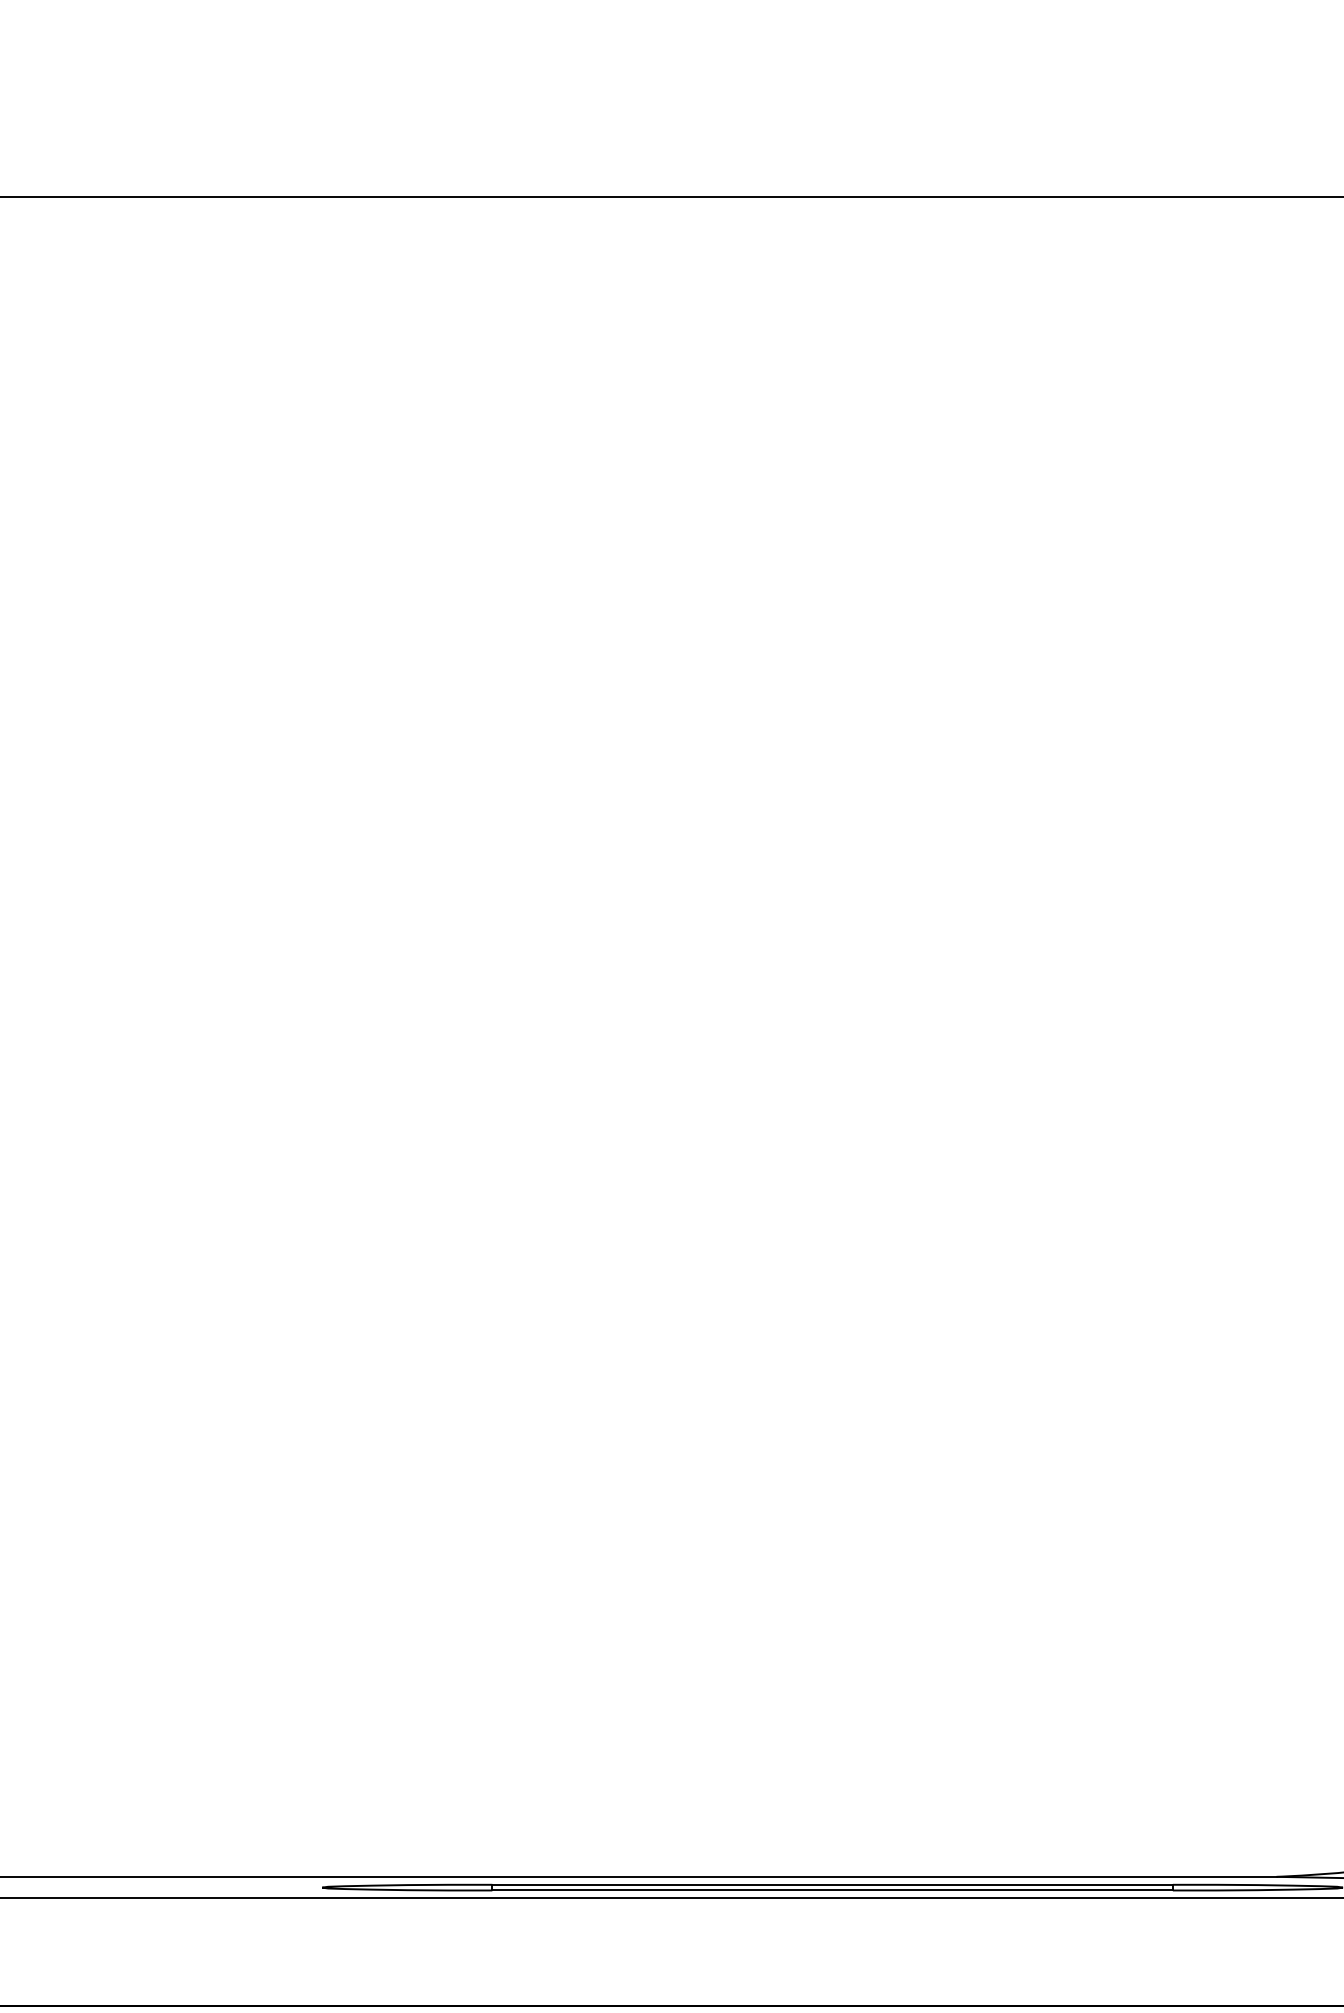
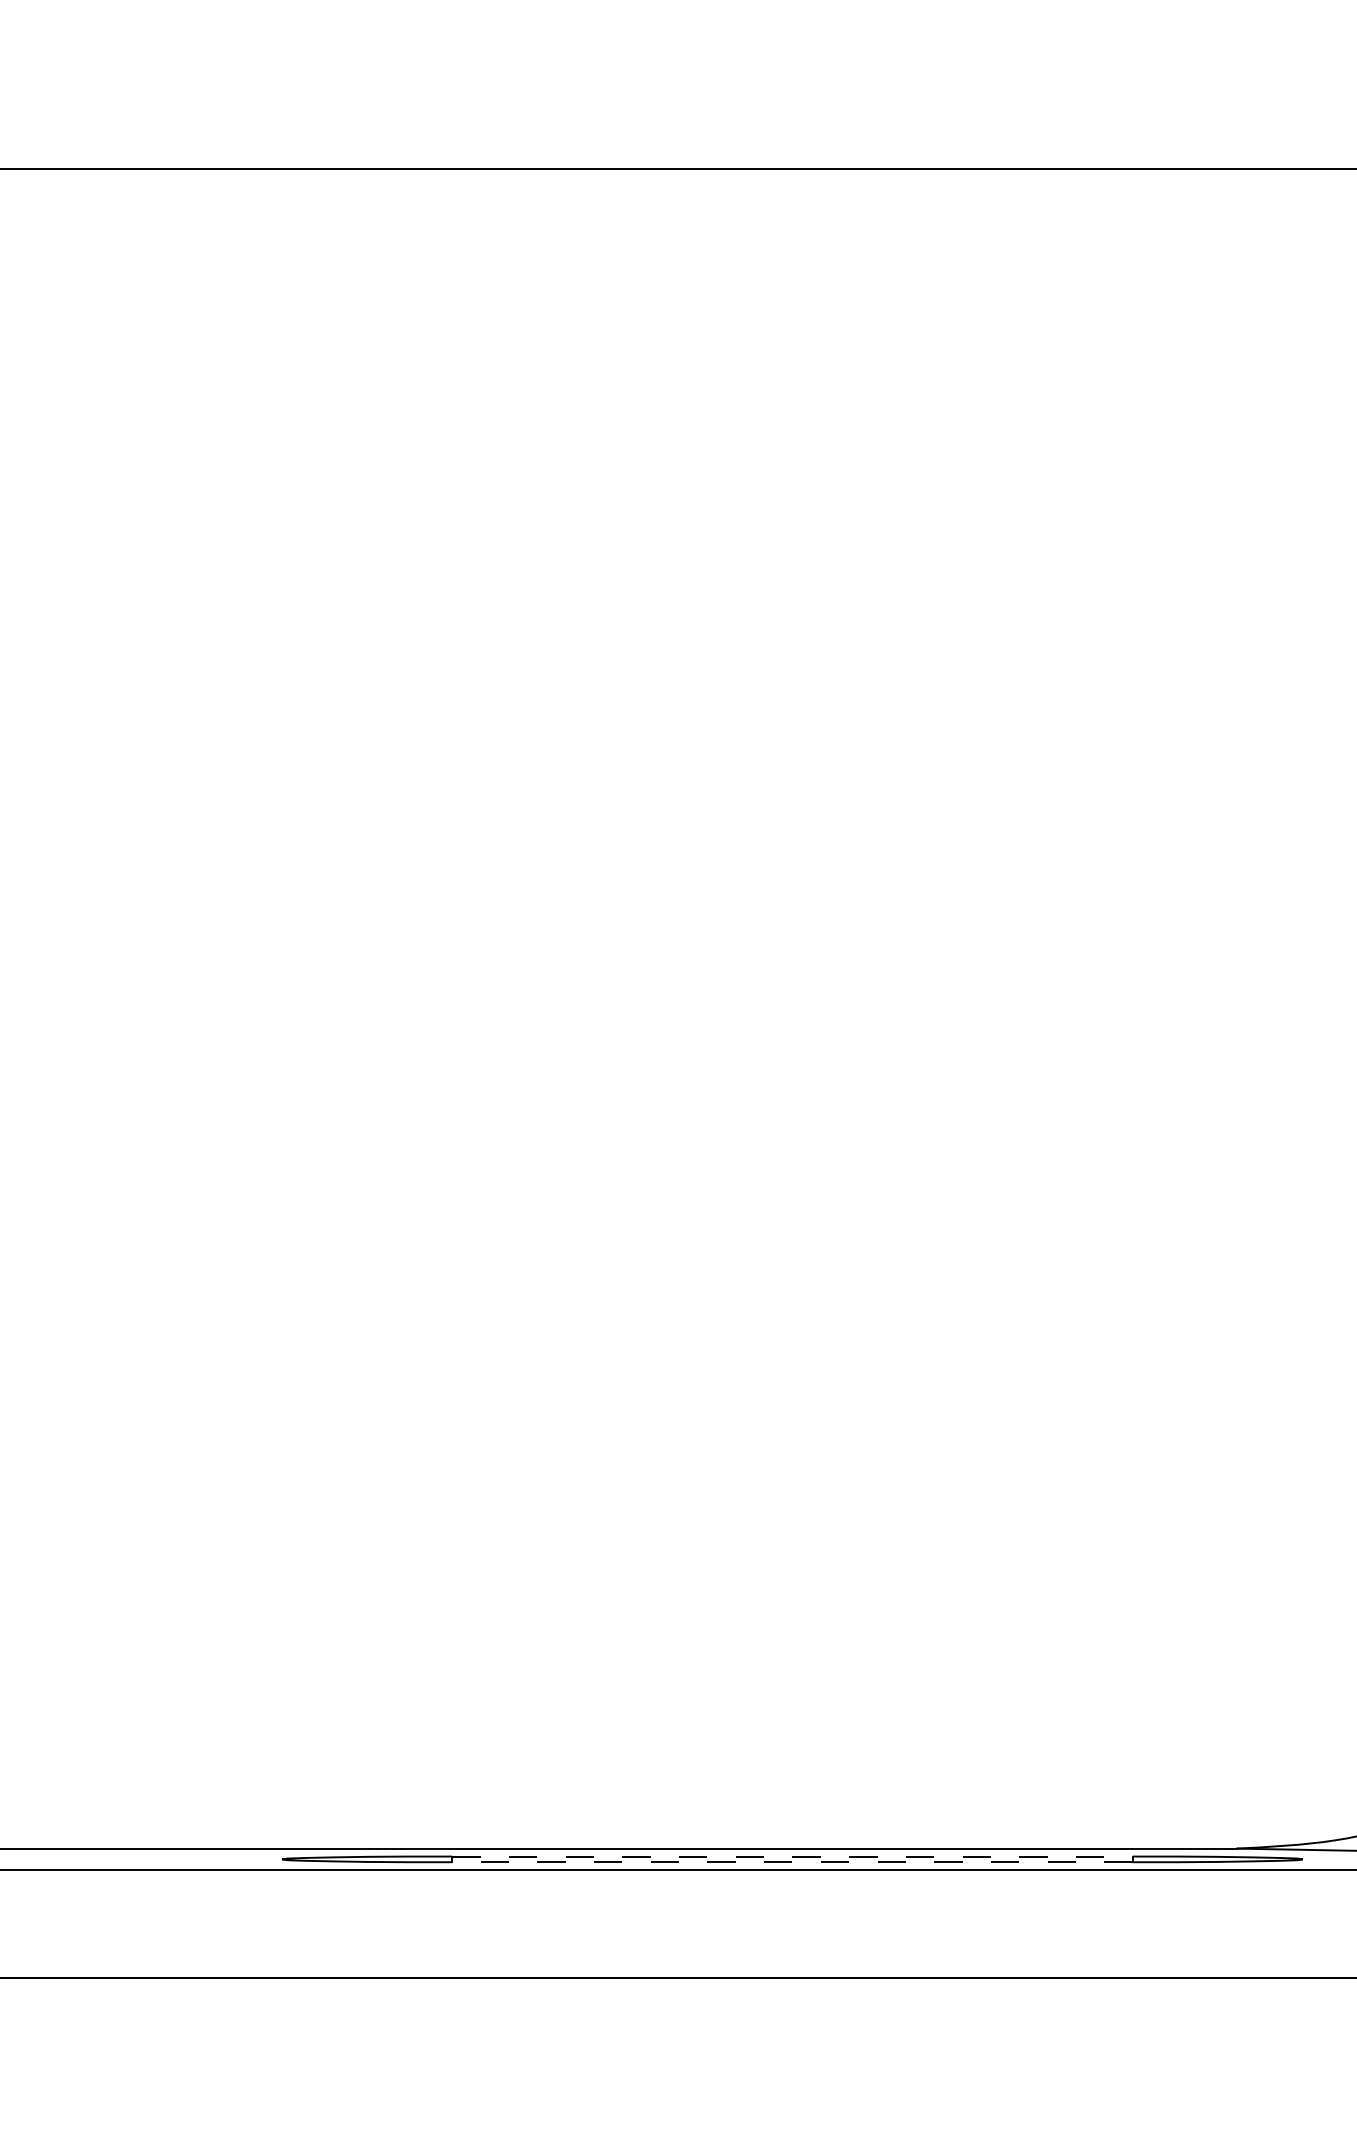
line: (832, 1884) -> (792, 1856), solid -> dashed
line: (831, 1890) -> (791, 1862), solid -> dashed

